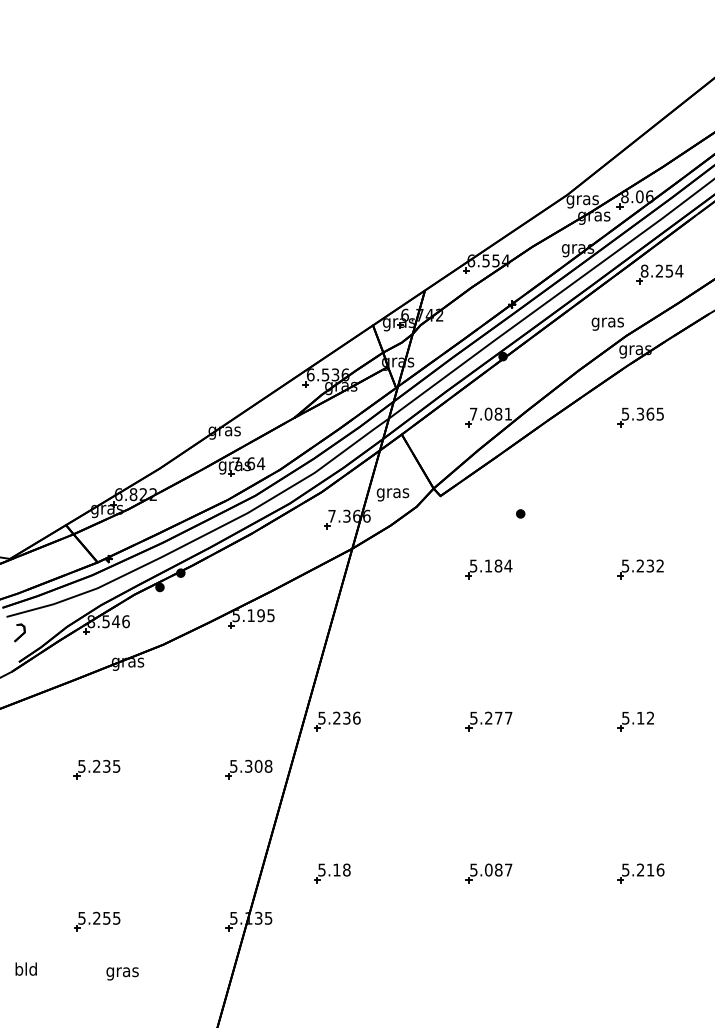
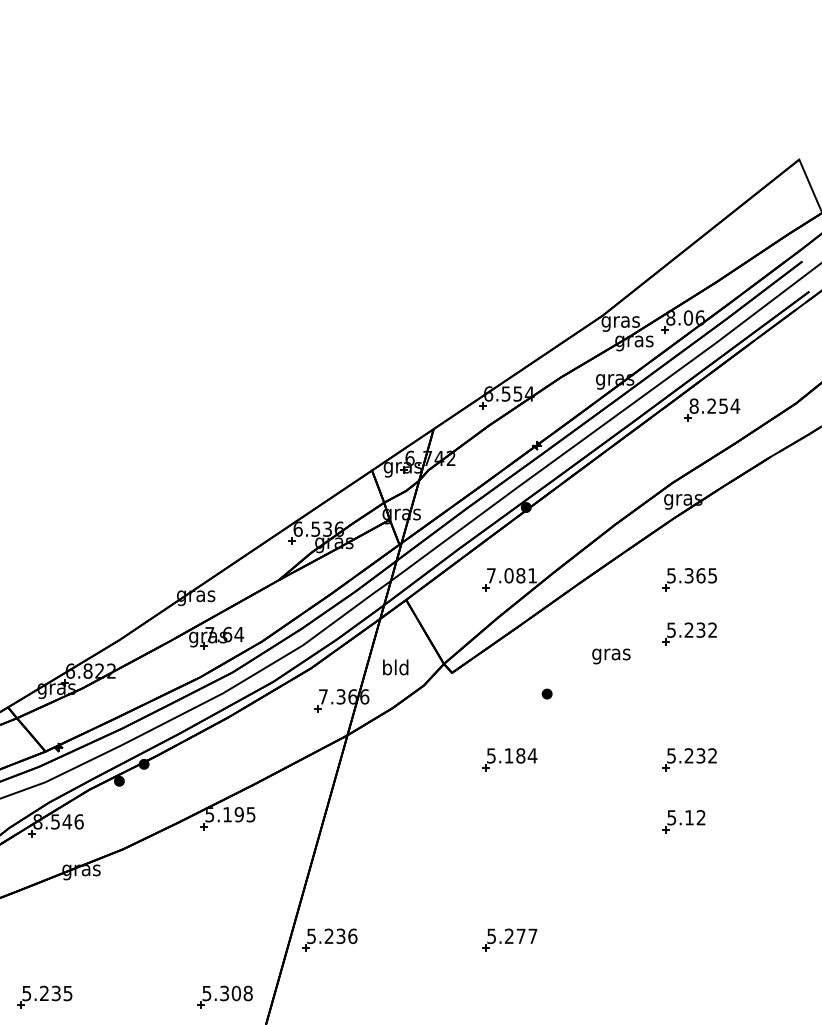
text: (607, 323) -> (610, 655), moved
part: (640, 463) -> (689, 634), added
text: (392, 492) -> (395, 668), gras -> bld
part: (635, 721) -> (683, 821), moved

